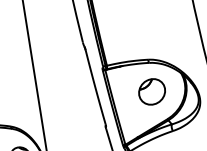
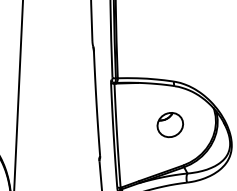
part: (151, 91) -> (169, 124), size x0.71

